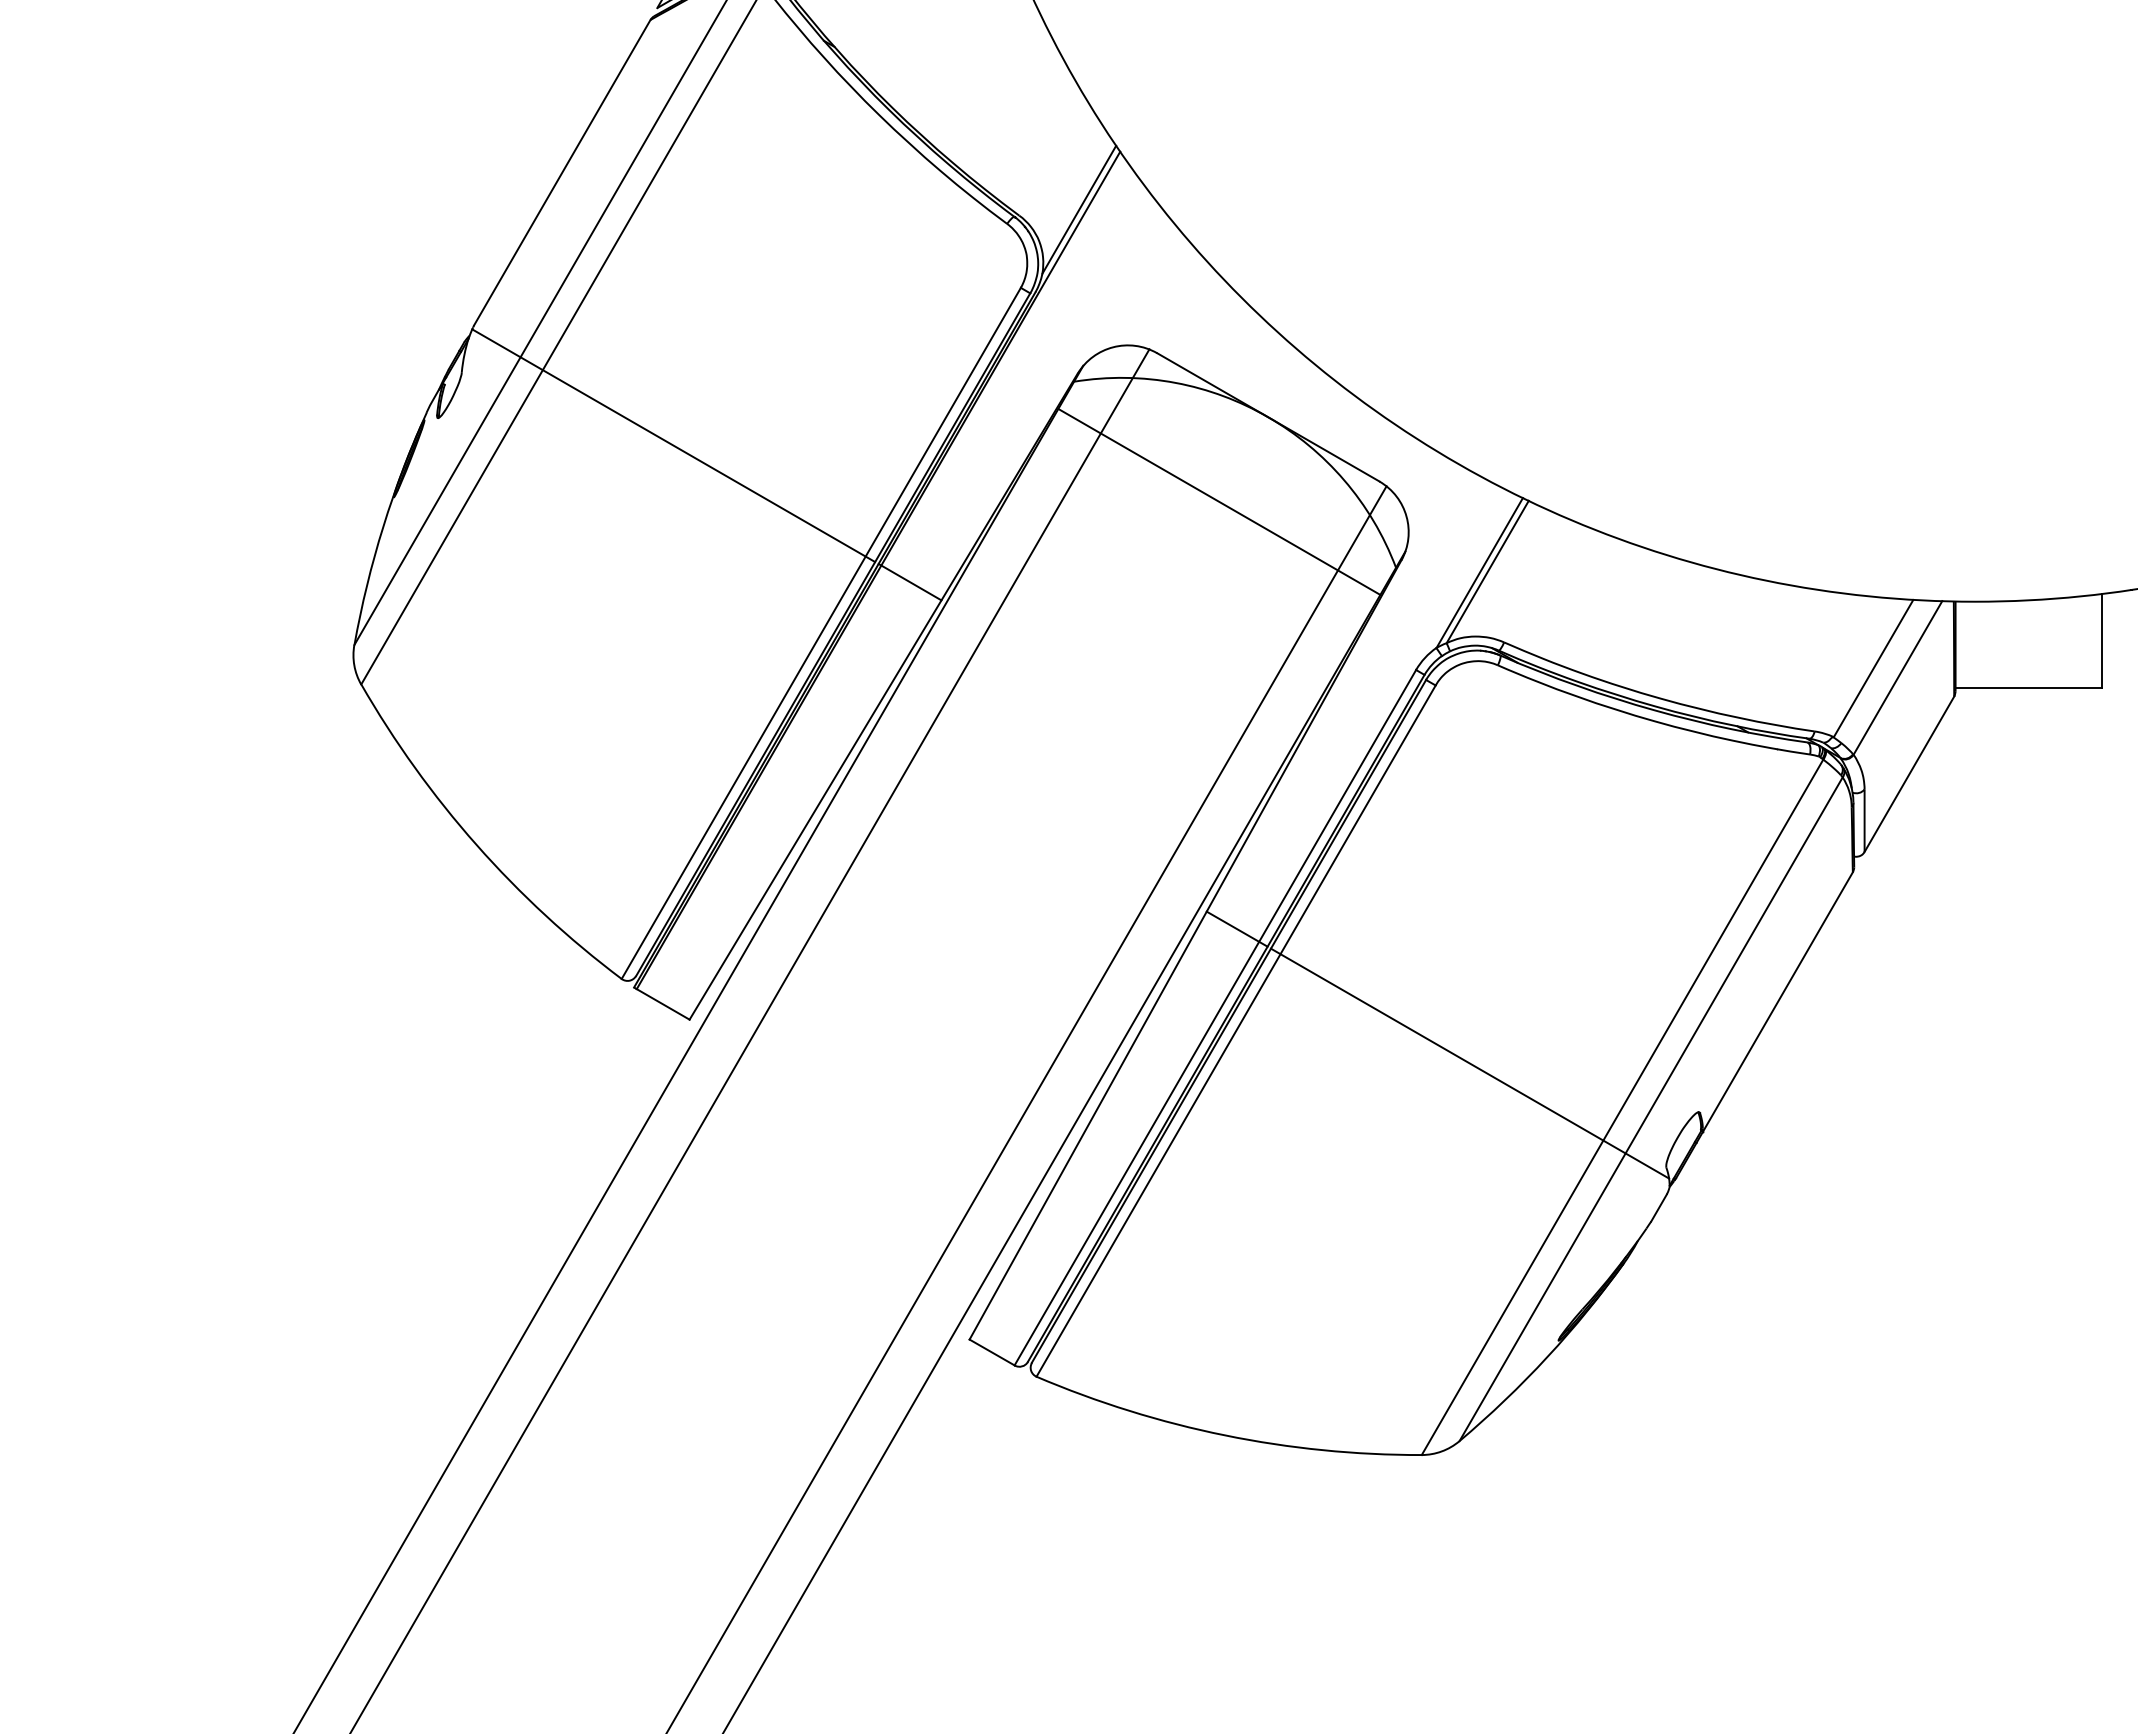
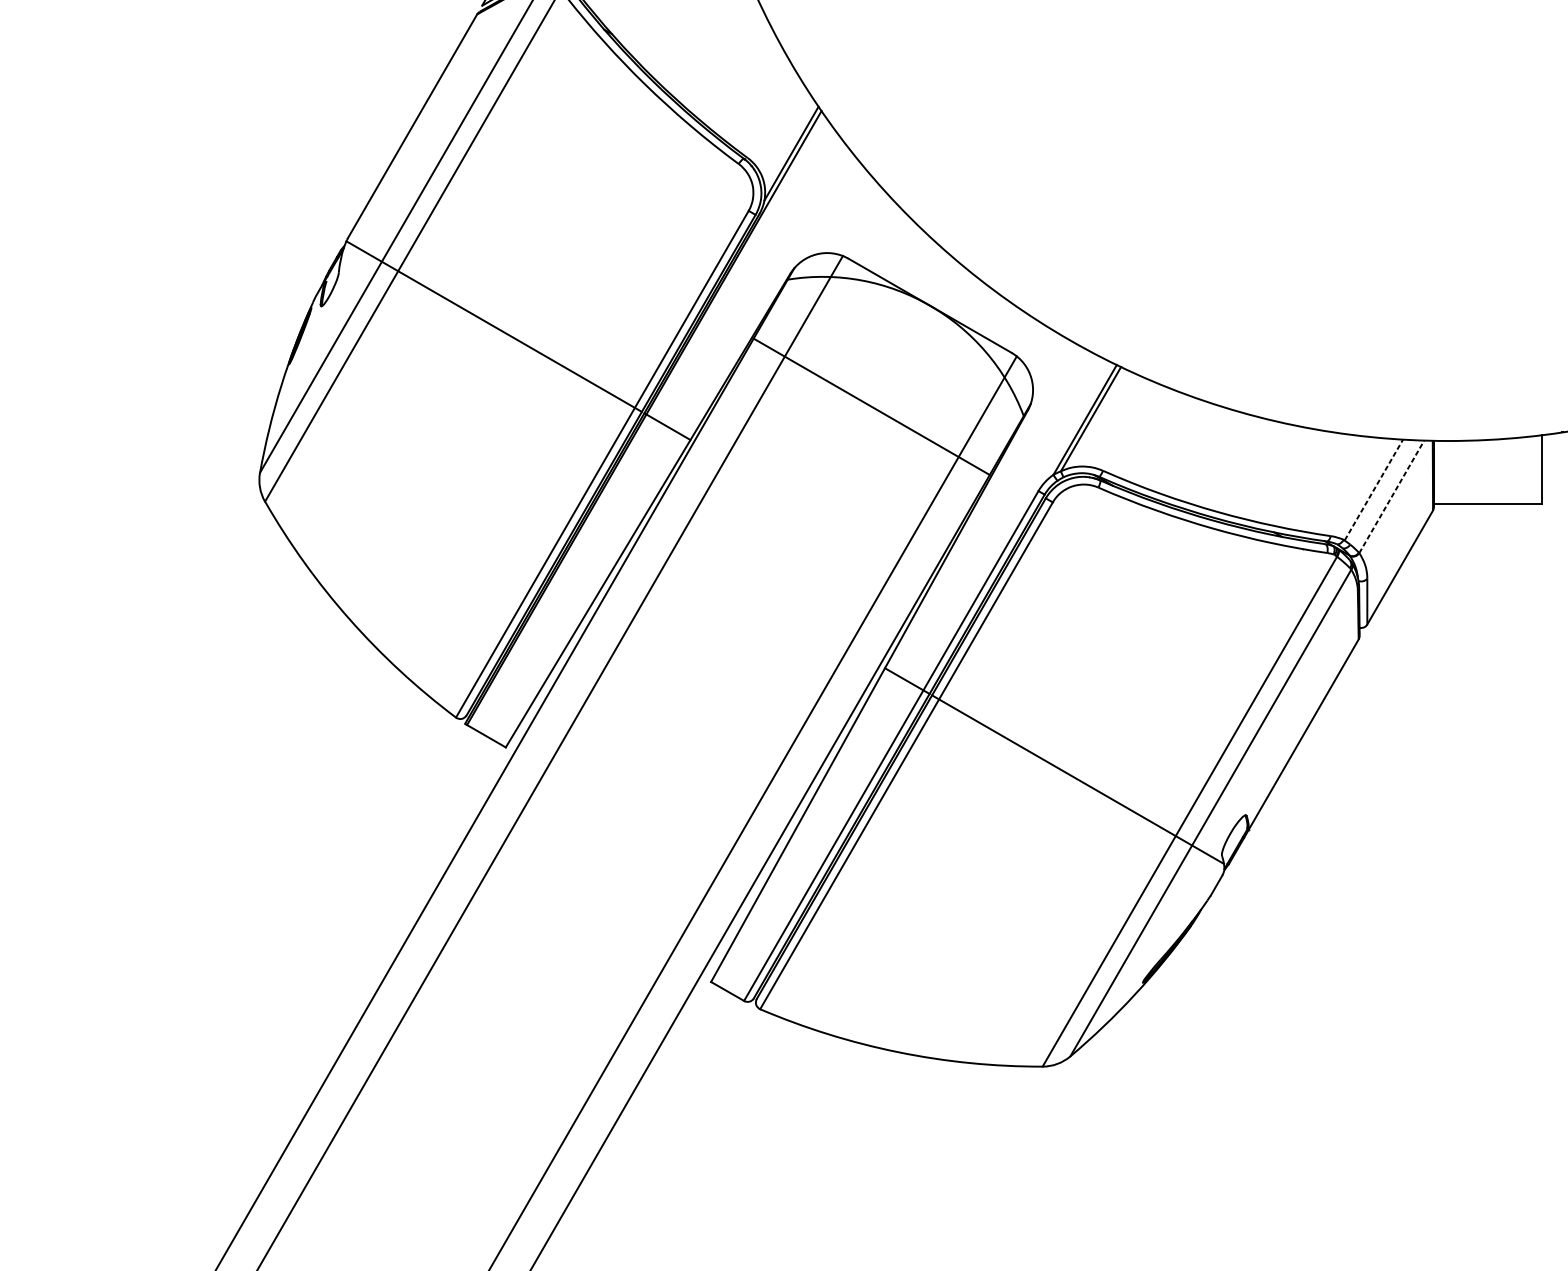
line: (1219, 501) -> (871, 406), moved
line: (1873, 668) -> (1373, 489), solid -> dashed
line: (1897, 677) -> (1391, 496), solid -> dashed

